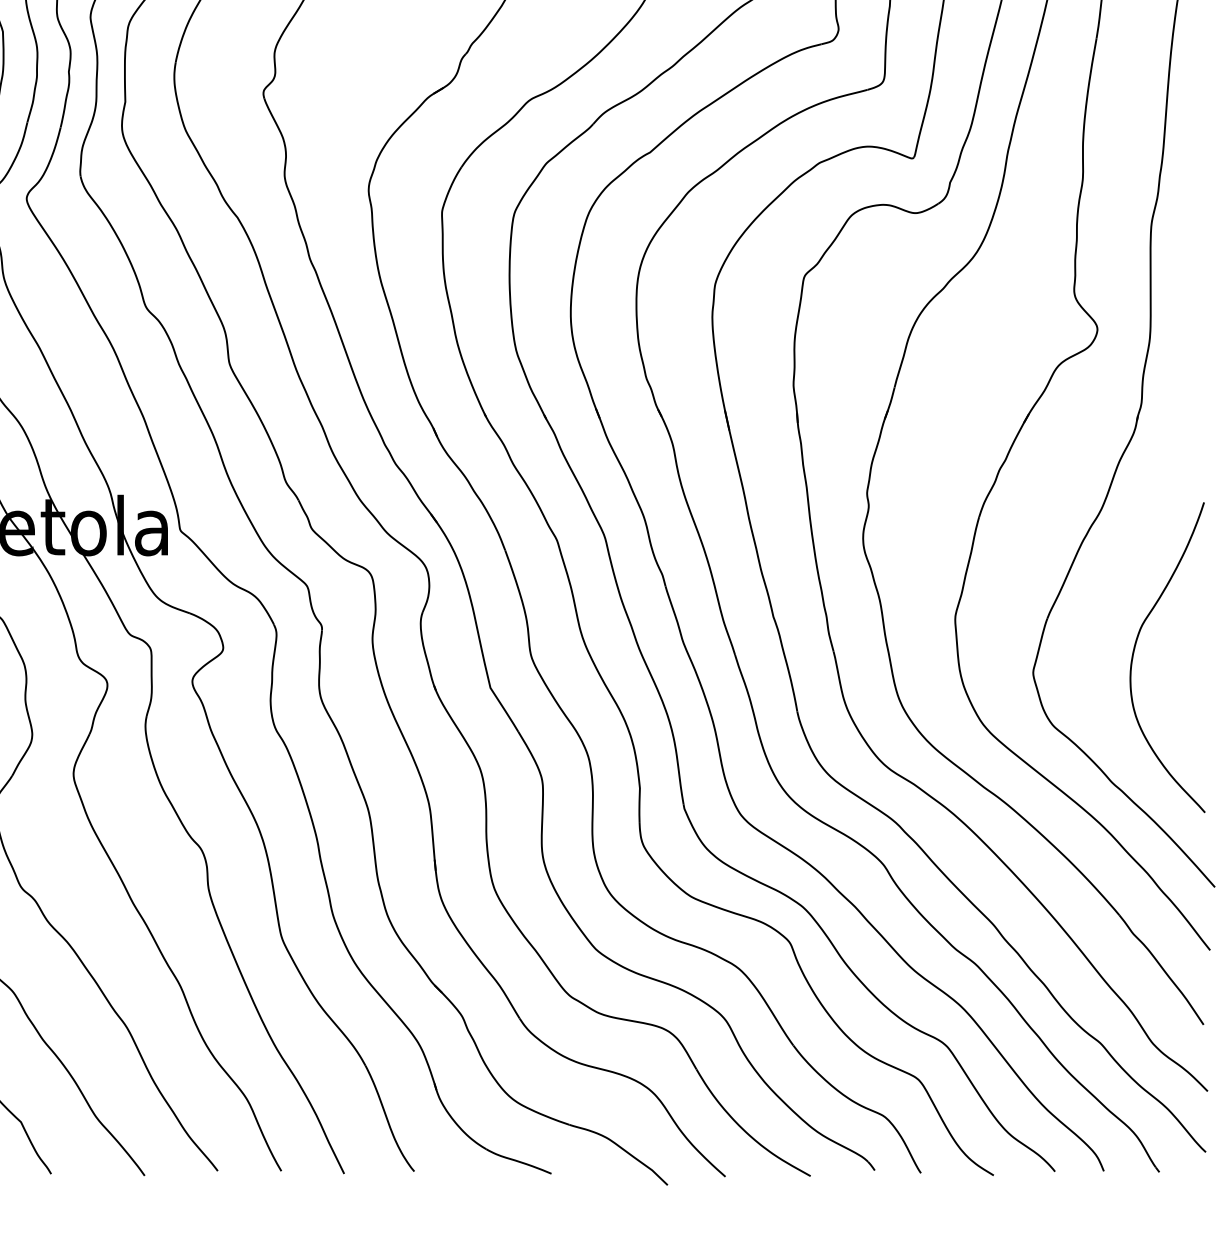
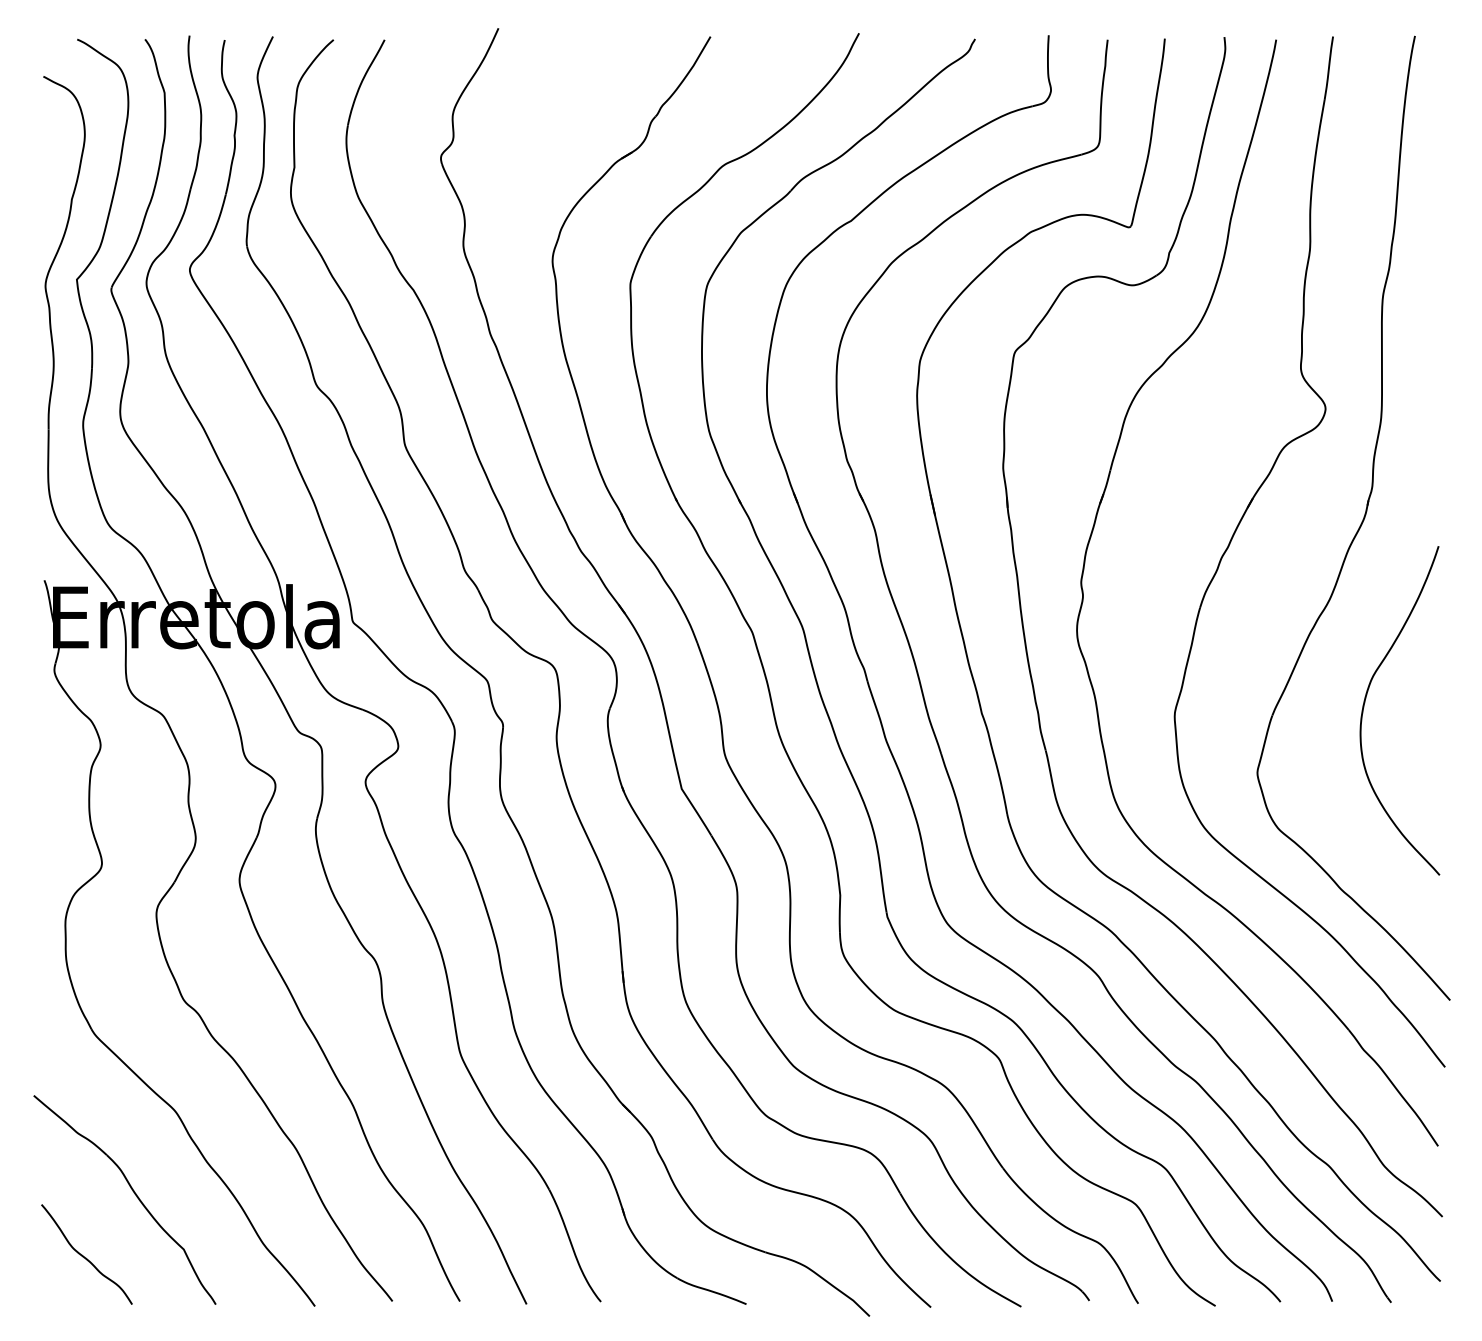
curve: (1135, 649) -> (1365, 702), moved

